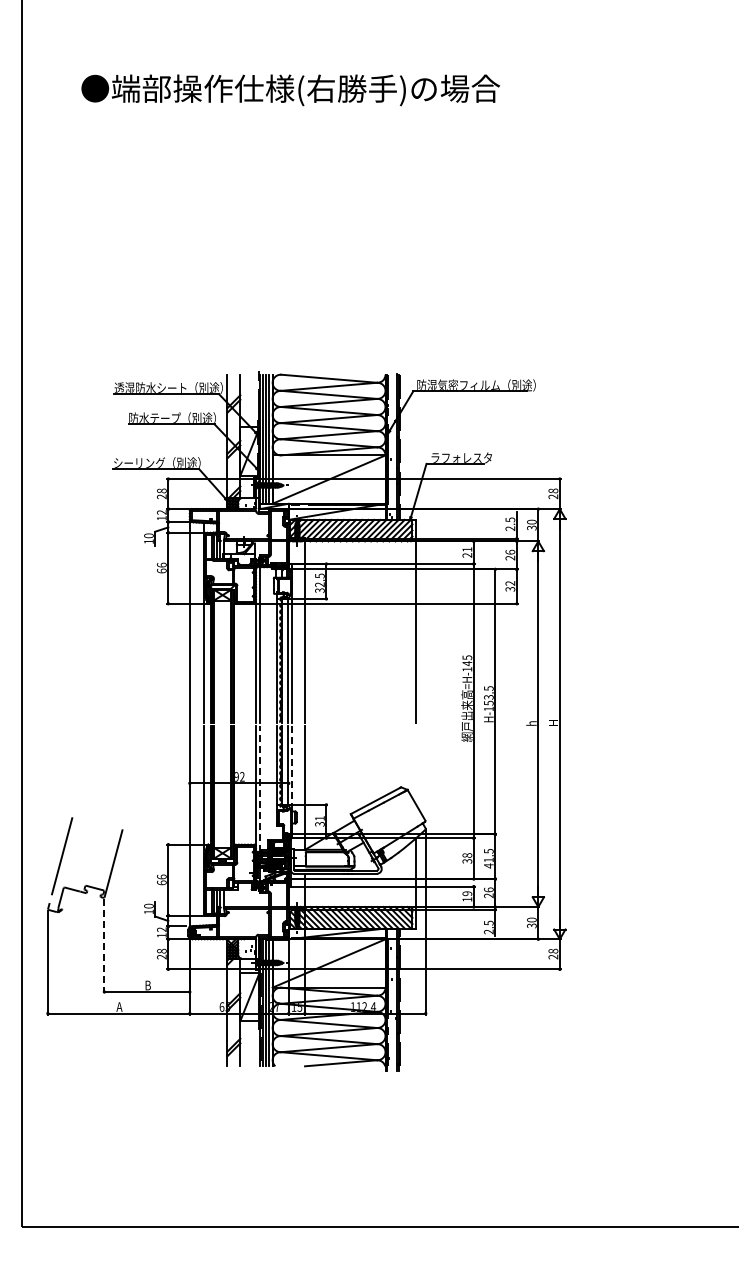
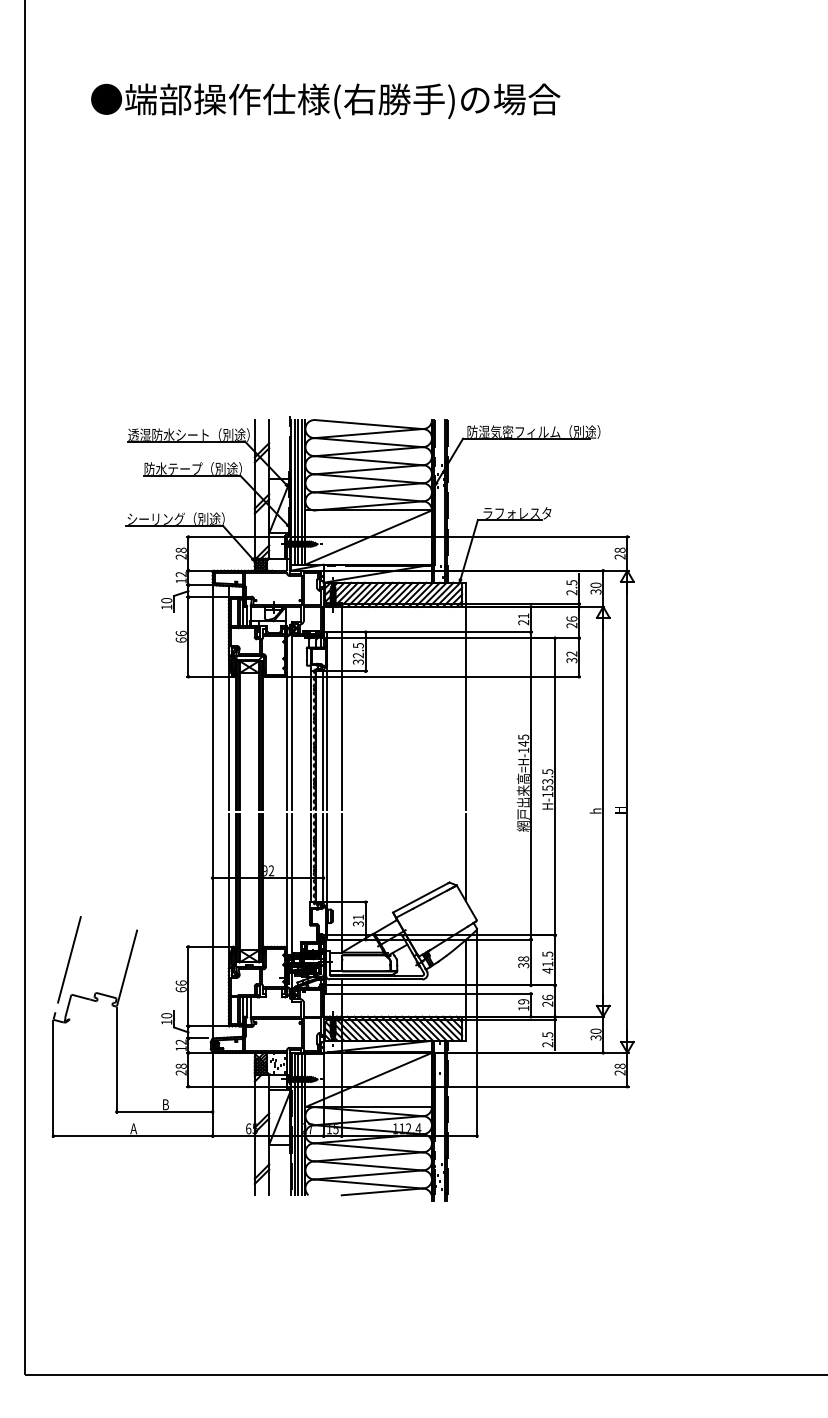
line: (415, 764) -> (465, 856), added
line: (292, 765) -> (327, 858), dashed -> solid
line: (260, 788) -> (291, 883), dashed -> solid
line: (104, 946) -> (116, 1060), dashed -> solid

